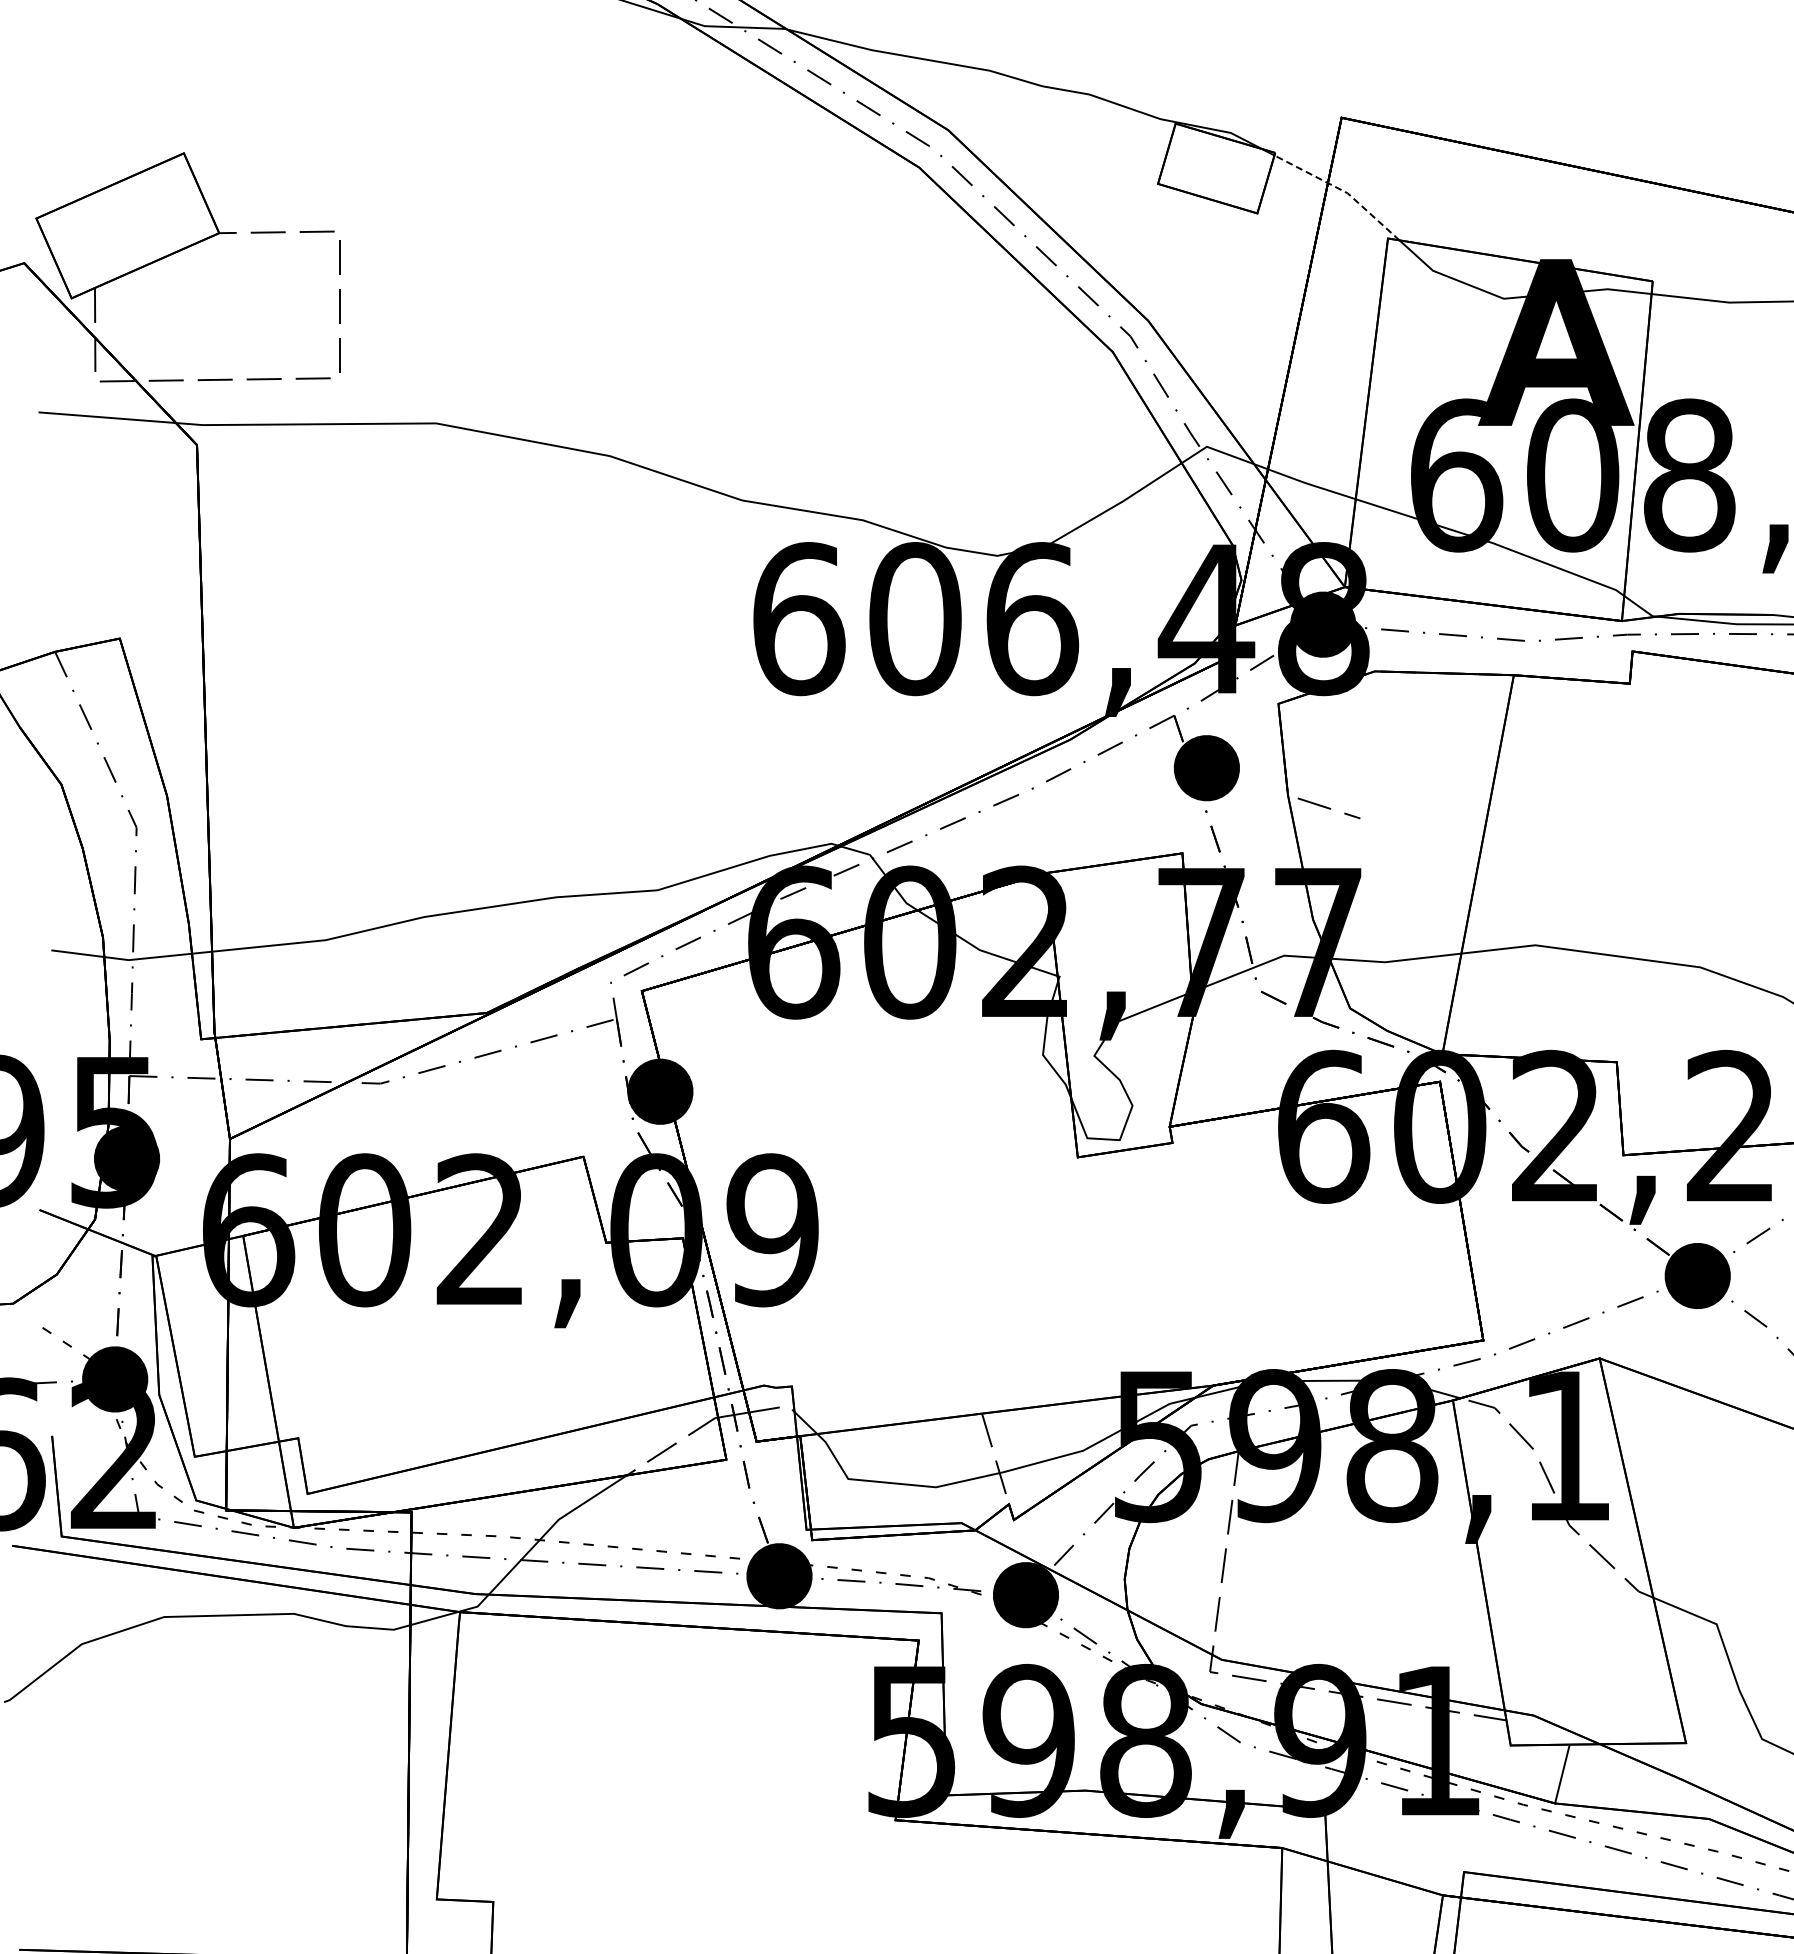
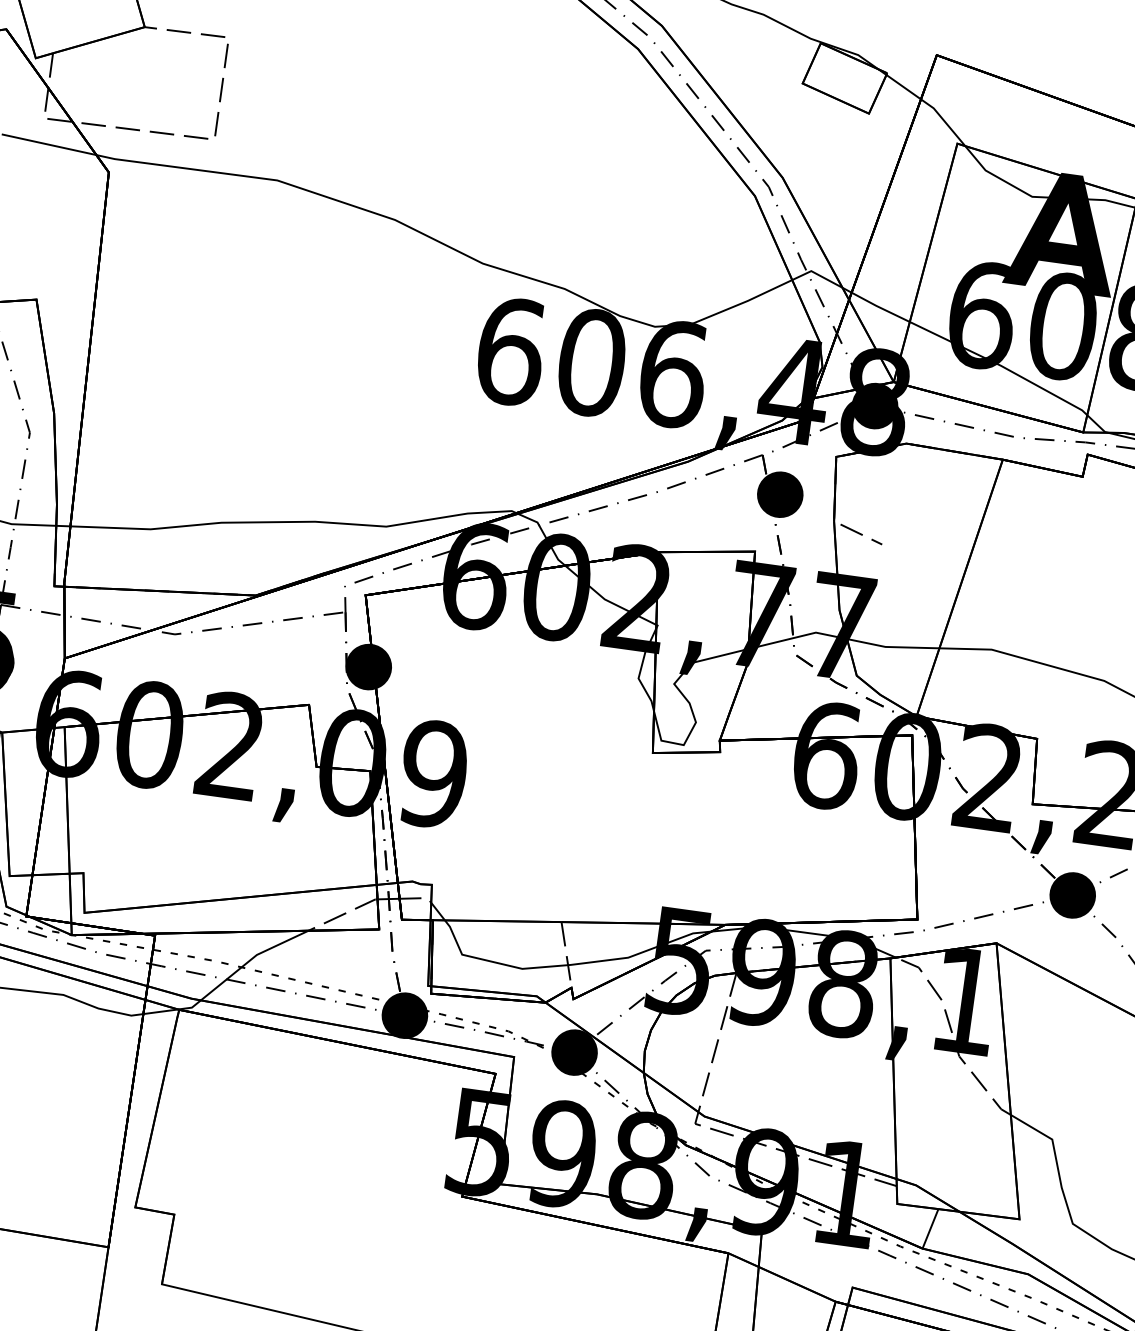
line: (1342, 190) -> (930, 105), dashed -> solid

